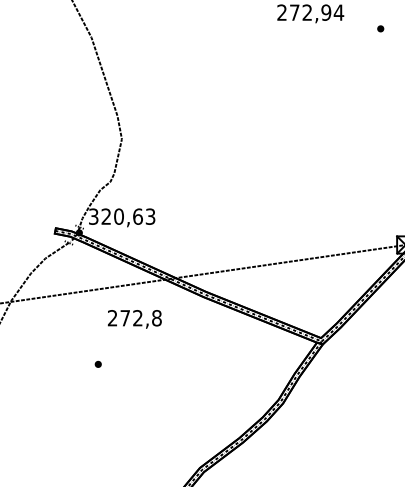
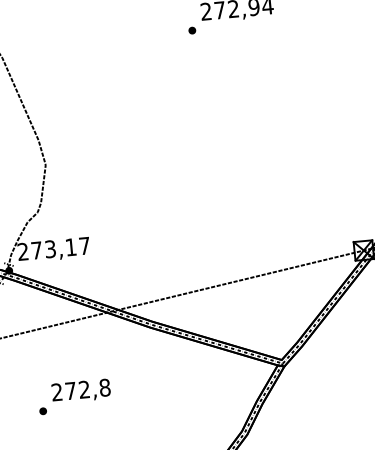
part: (380, 28) -> (192, 30), moved
text: (122, 216) -> (54, 248), 320,63 -> 273,17
text: (134, 319) -> (80, 391), moved

